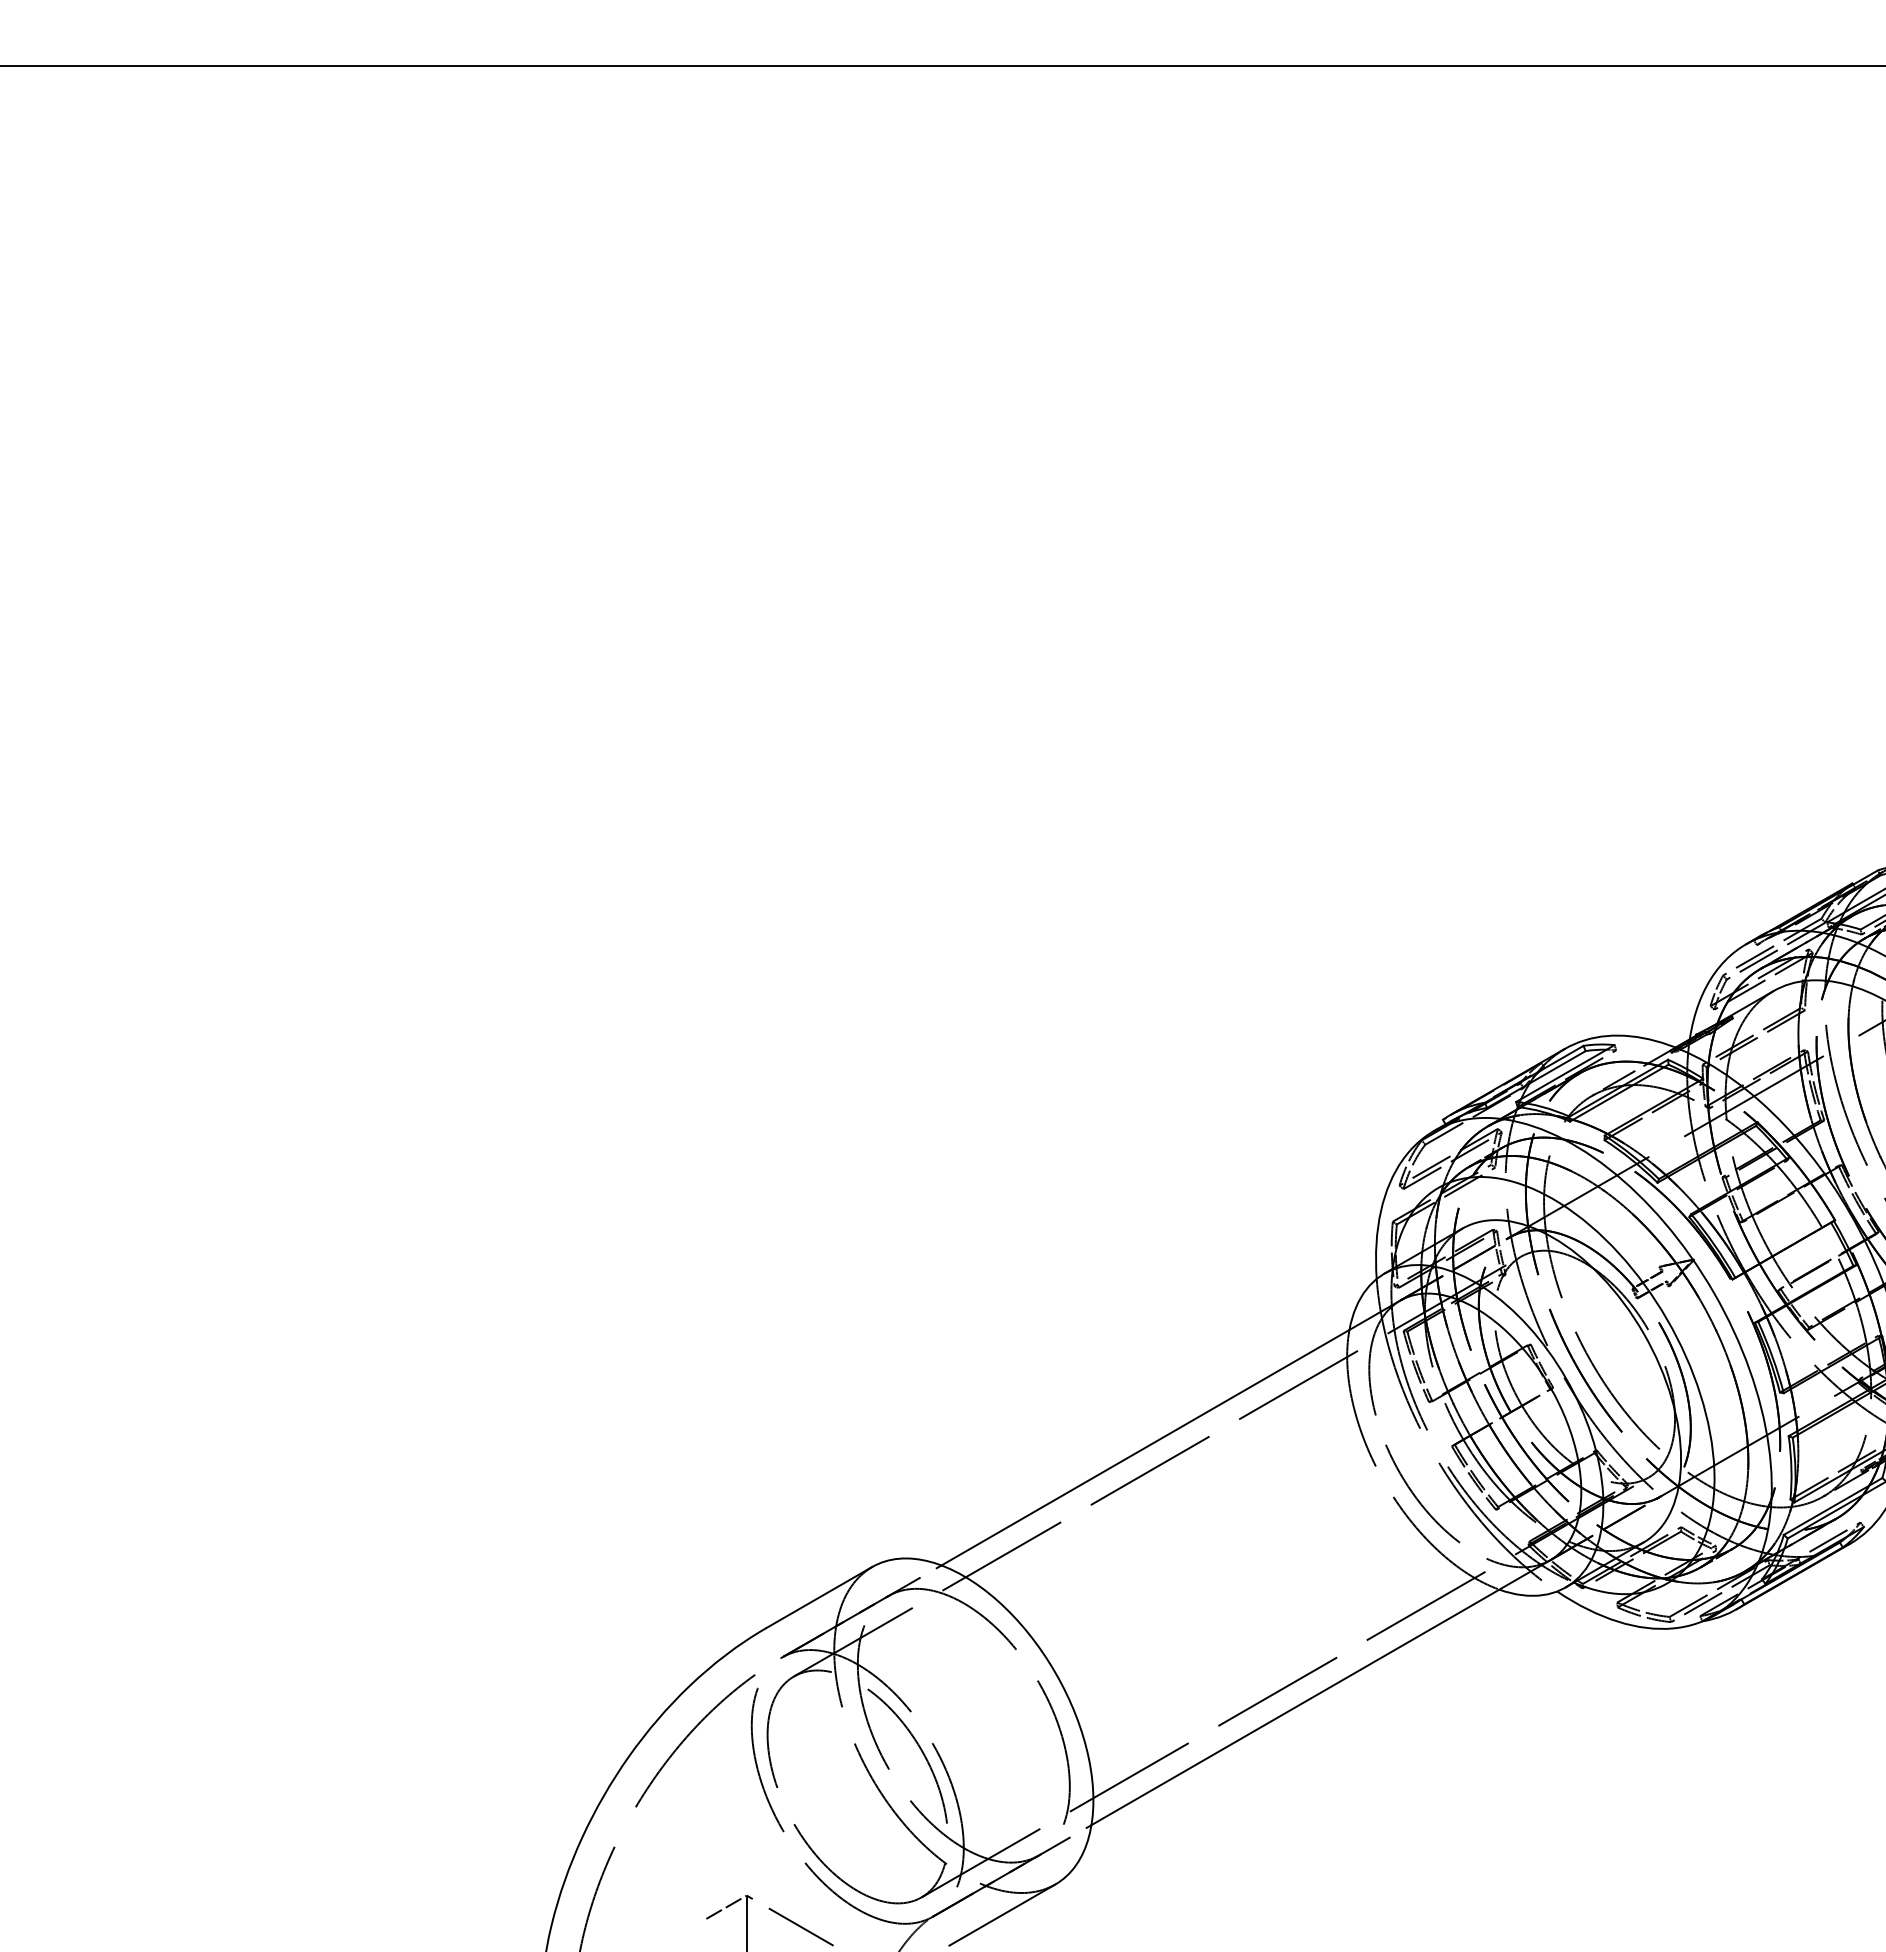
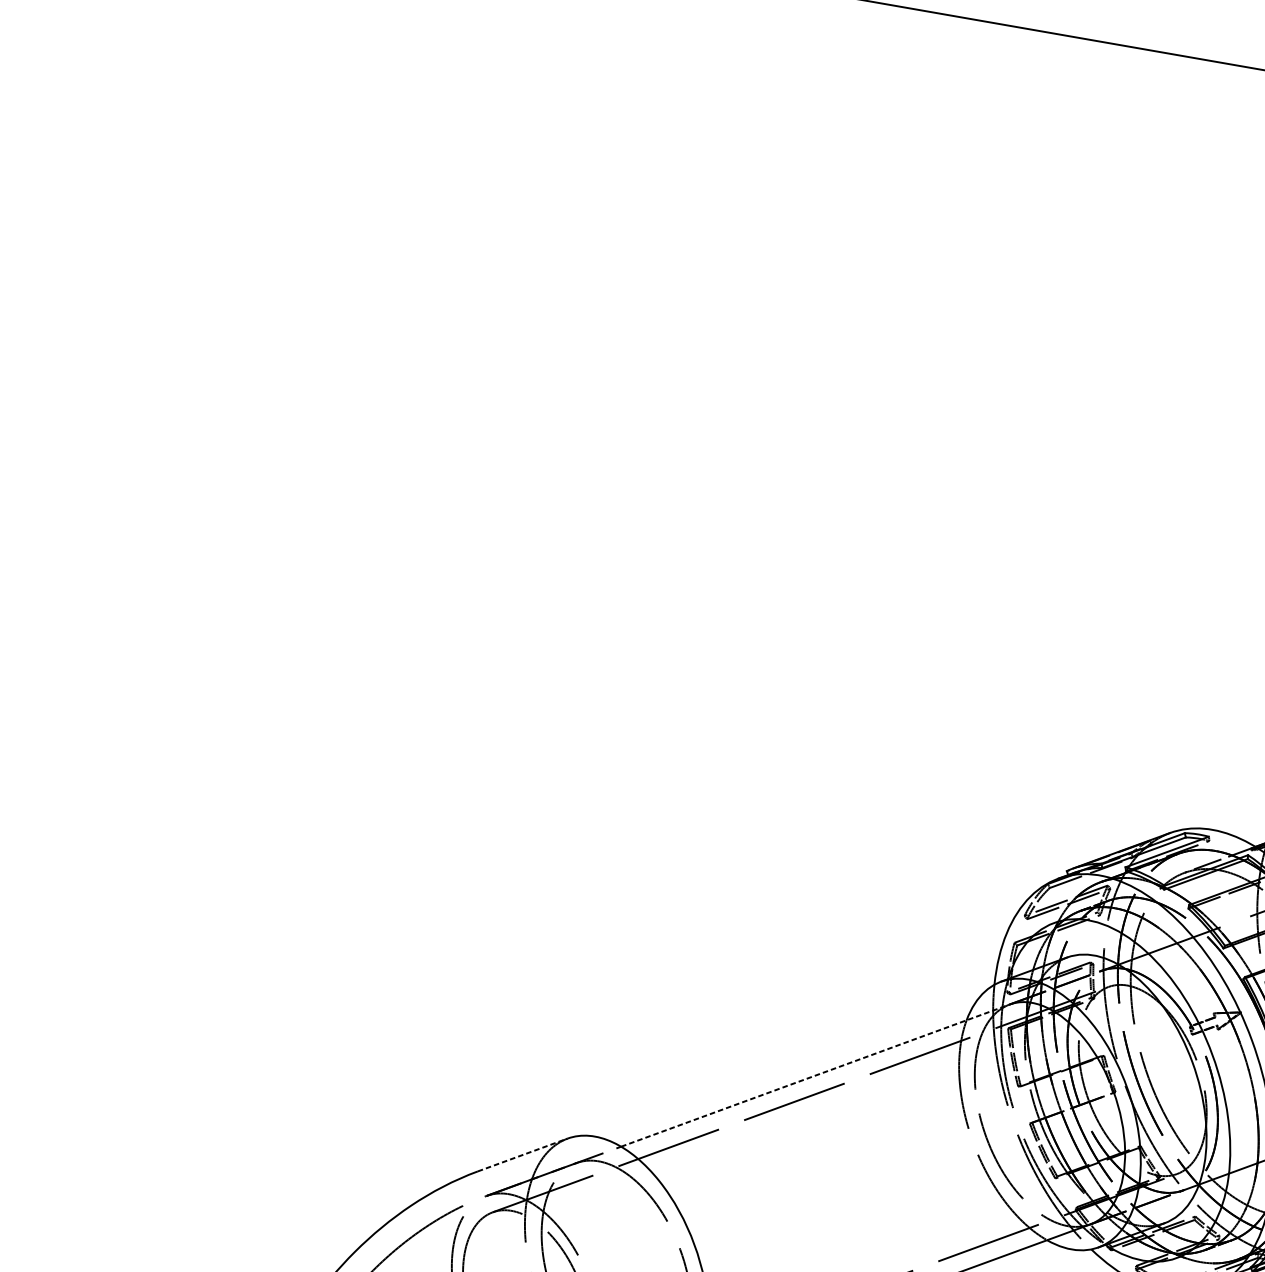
line: (1171, 1432) -> (815, 1075), solid -> dashed
line: (819, 1597) -> (522, 1154), solid -> dashed

